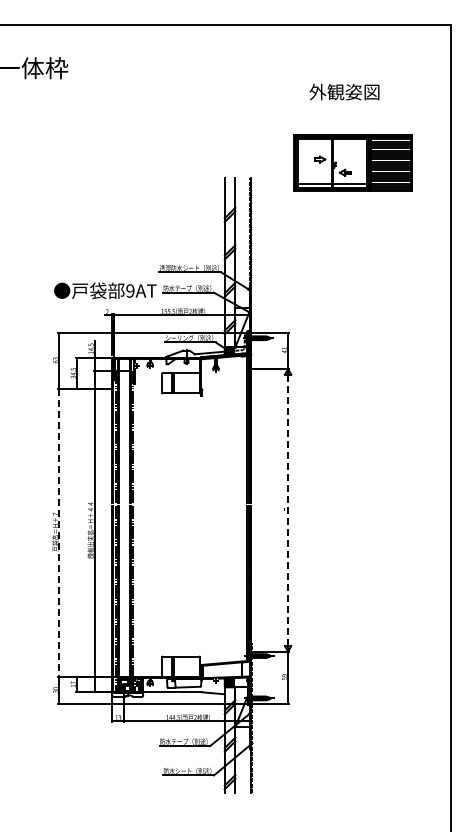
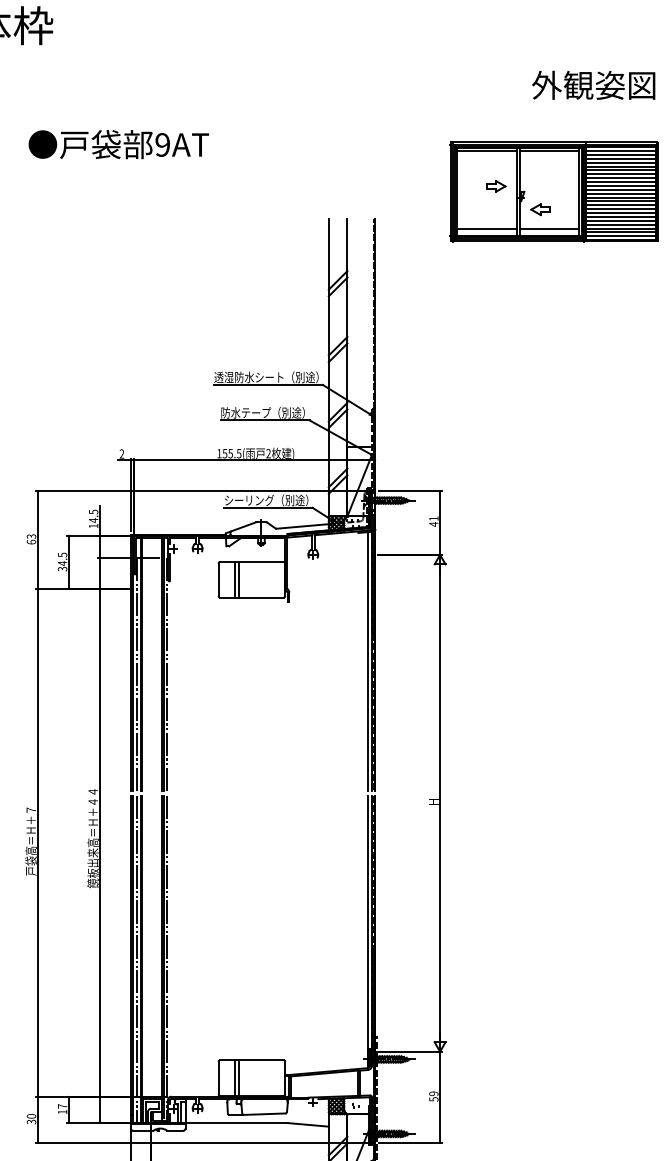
text: (344, 91) -> (593, 84), moved
text: (105, 290) -> (118, 144), moved
line: (288, 510) -> (440, 803), dashed -> solid
line: (59, 533) -> (38, 843), dashed -> solid

